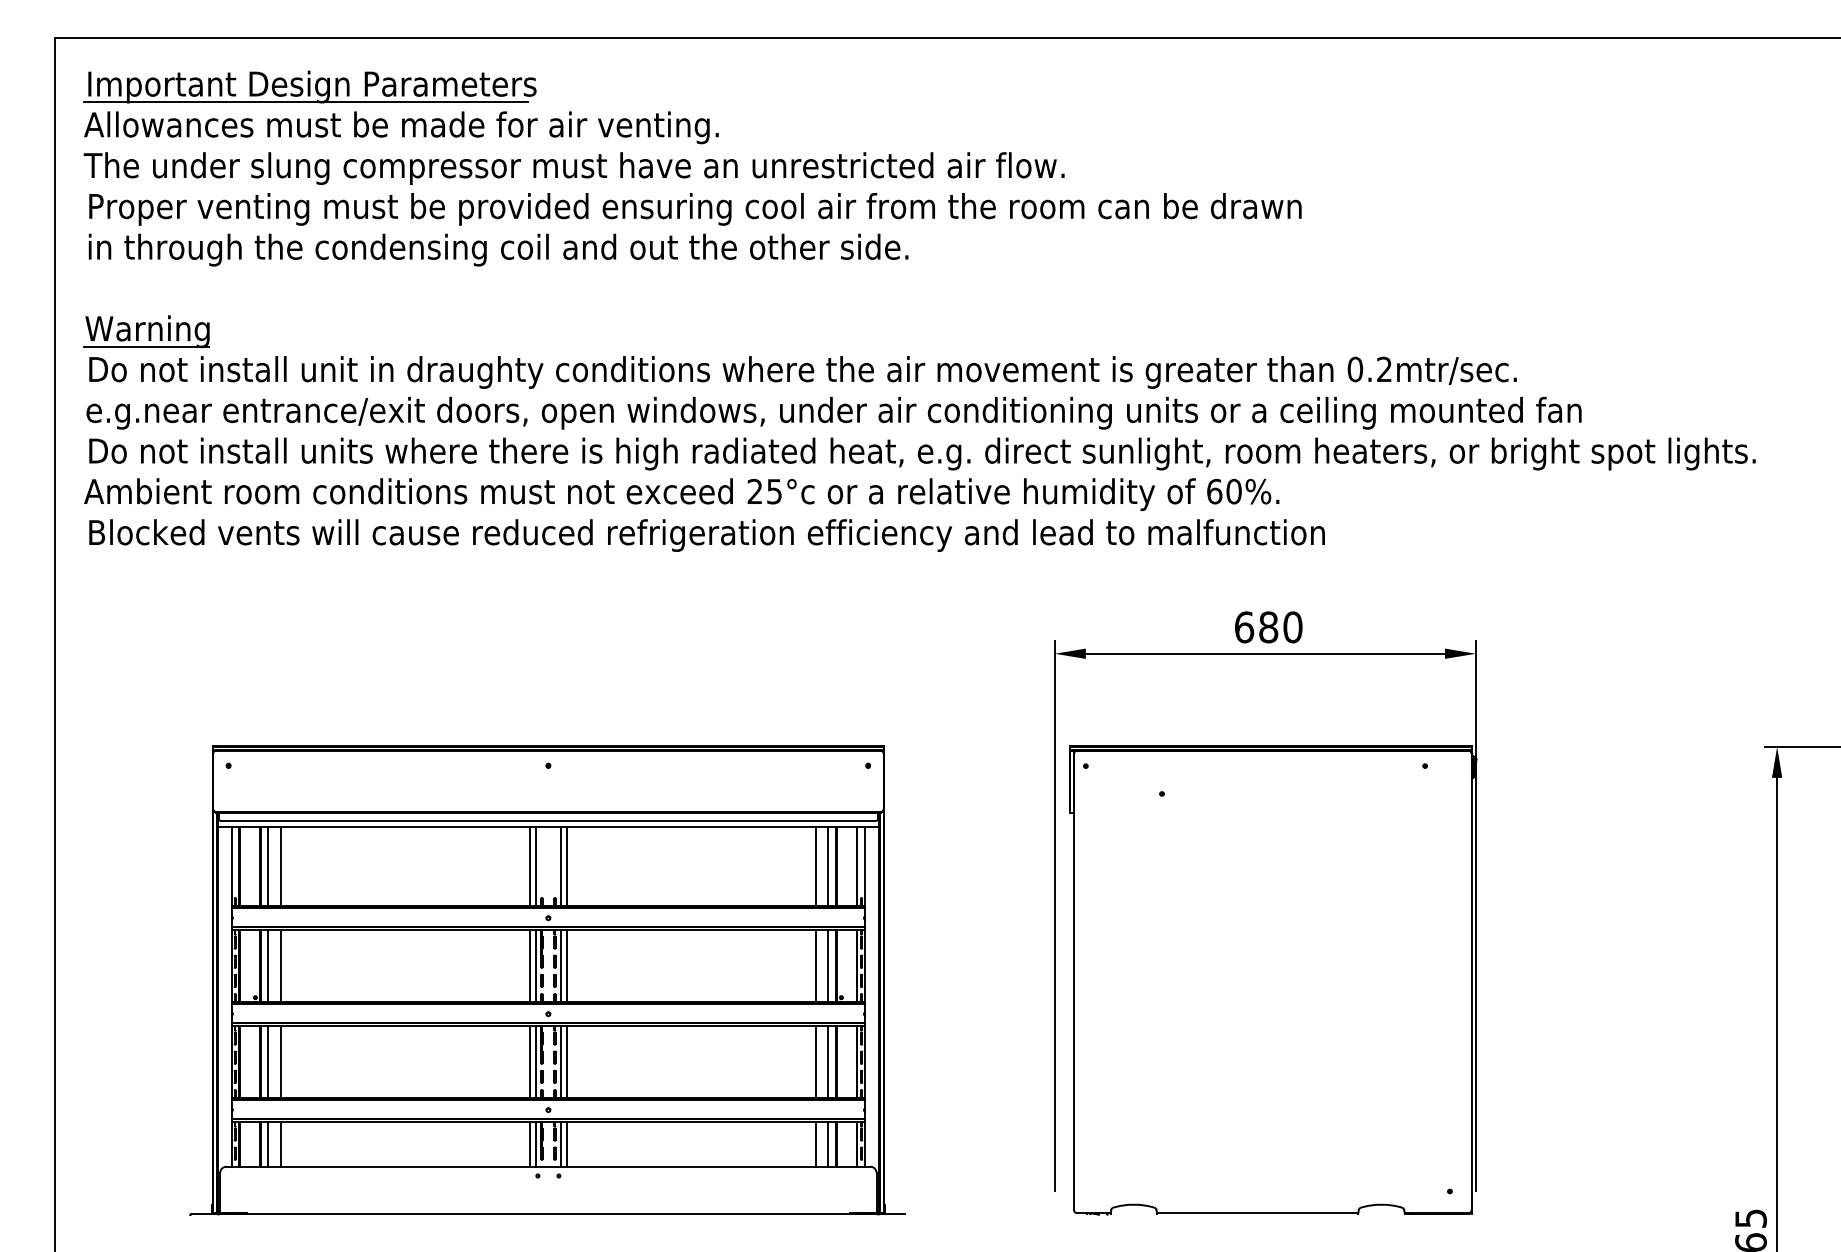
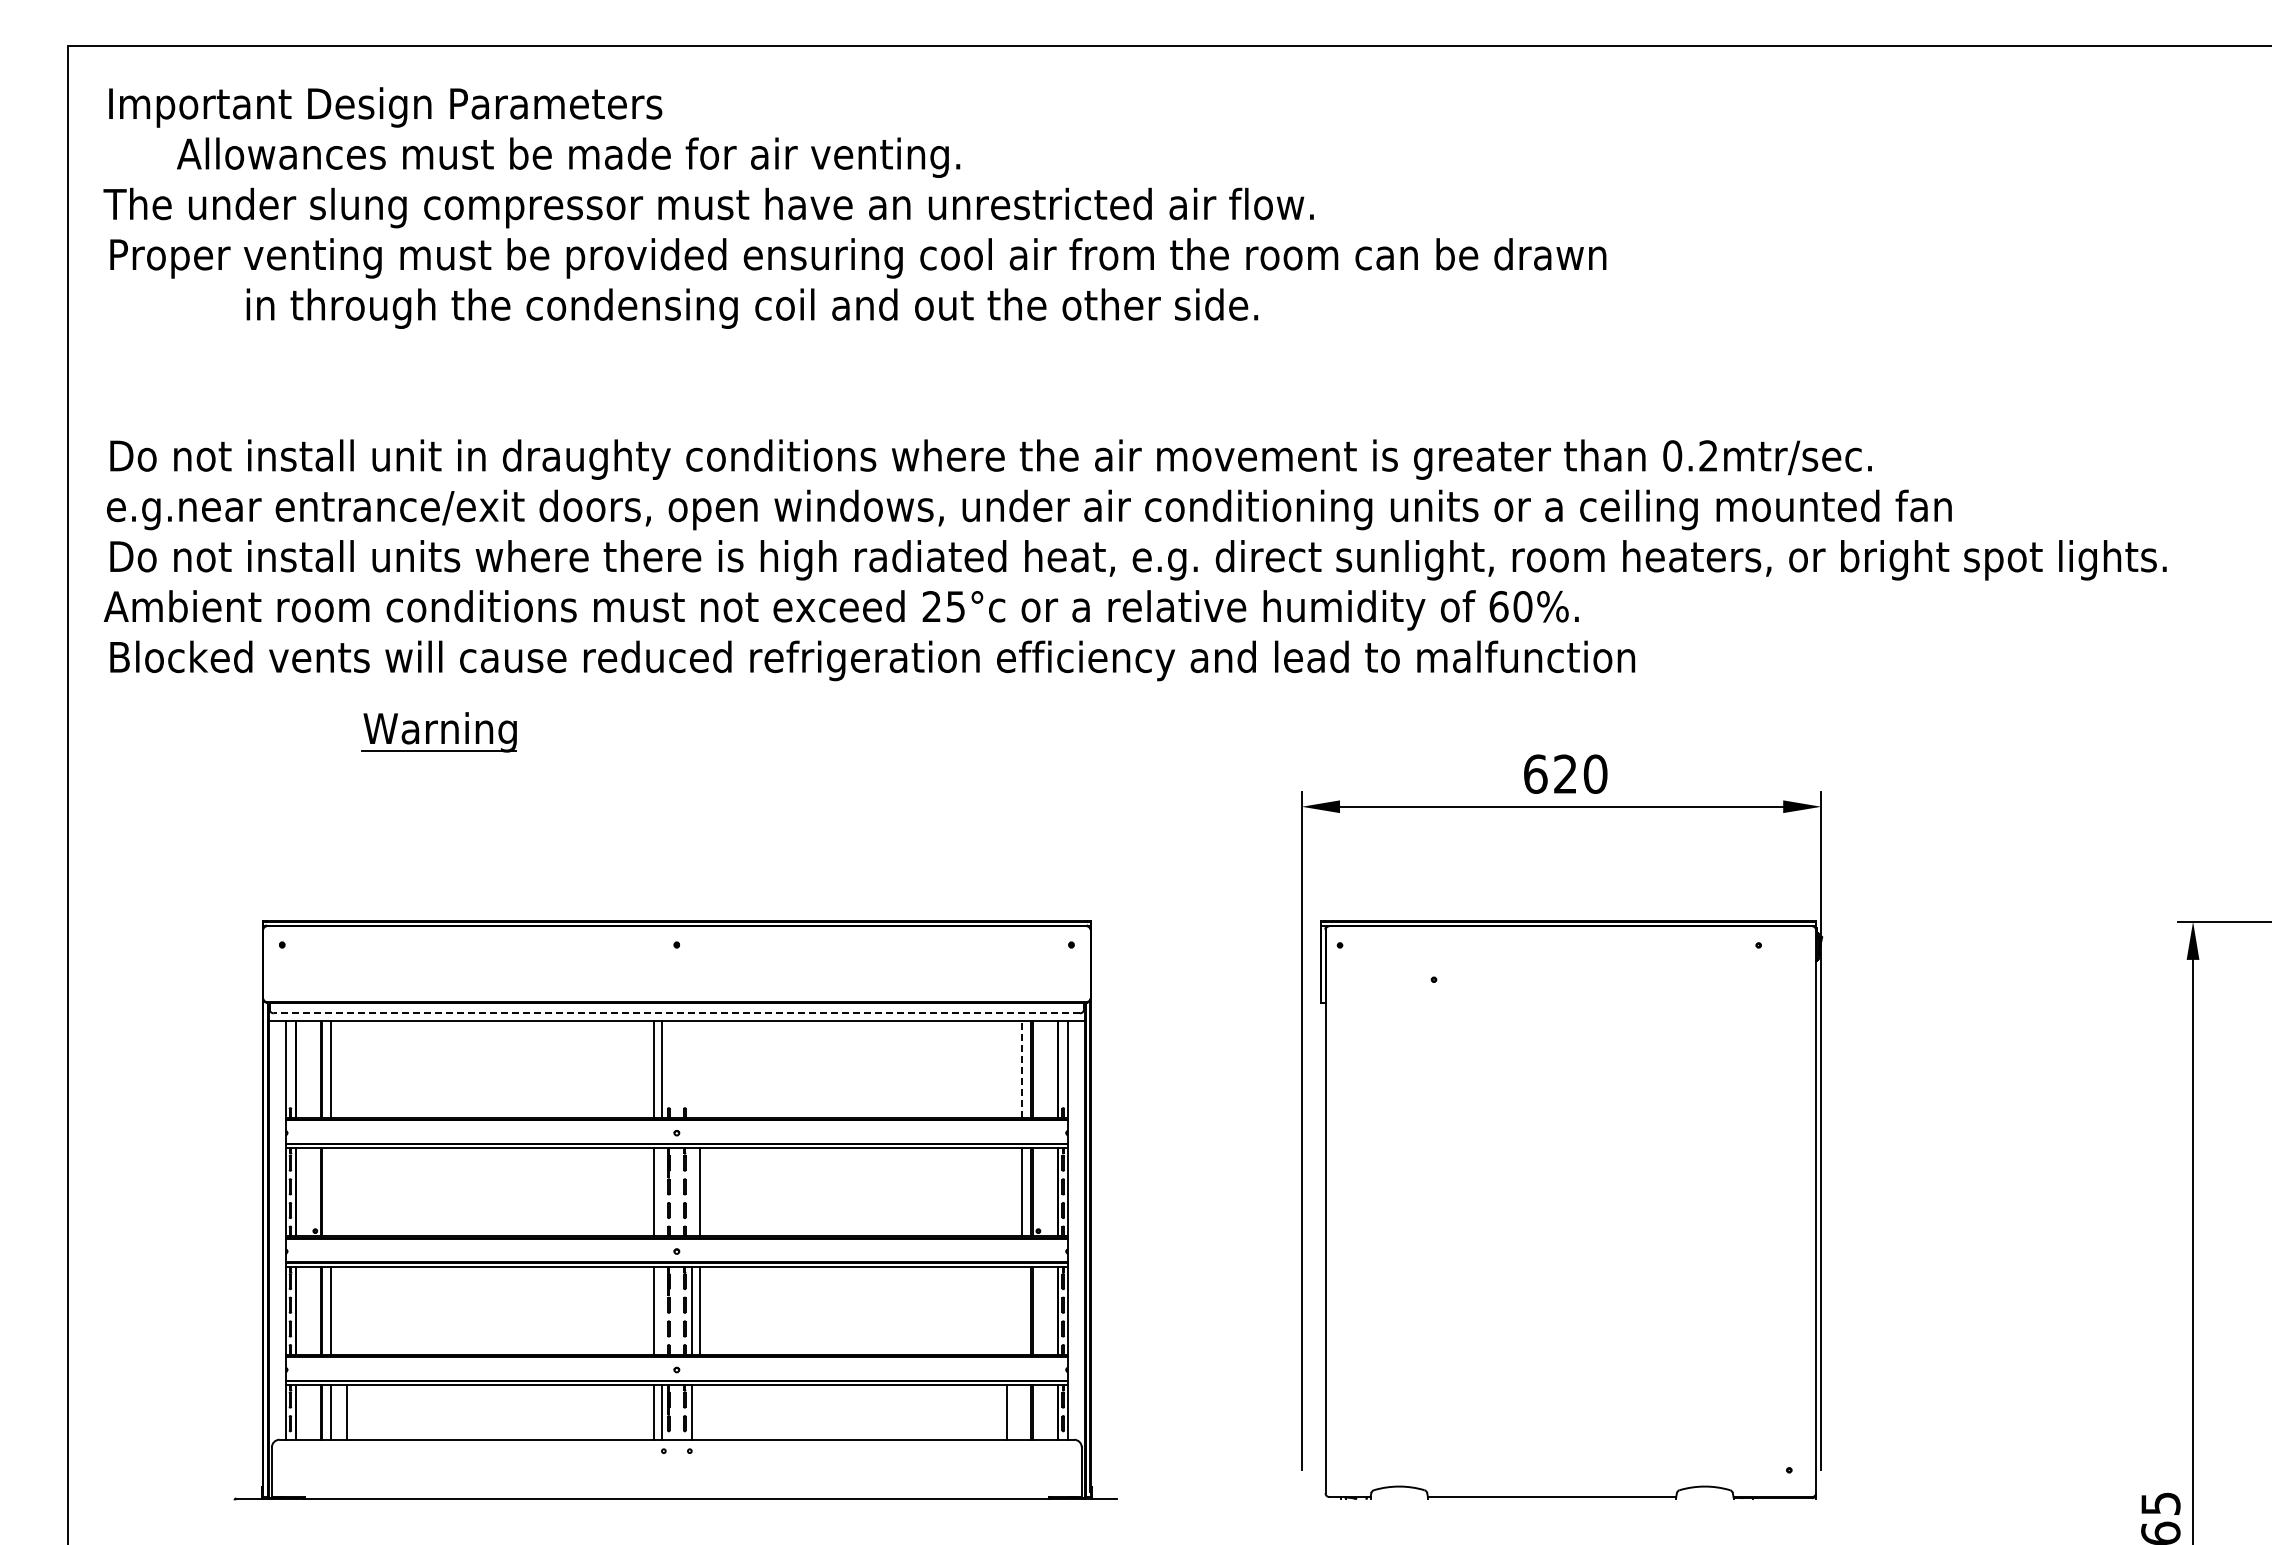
line: (305, 101) -> (377, 125), removed
text: (401, 127) -> (568, 157), moved
text: (498, 249) -> (752, 308), moved
part: (146, 331) -> (438, 732), moved
text: (1268, 626) -> (1565, 773), 680 -> 620
line: (548, 821) -> (676, 1013), solid -> dashed
line: (828, 865) -> (1022, 1068), solid -> dashed
line: (280, 866) -> (346, 1069), removed
line: (561, 866) -> (692, 1069), removed
line: (566, 866) -> (699, 1069), removed
line: (815, 866) -> (1006, 1069), removed
line: (268, 966) -> (331, 1192), removed
line: (280, 966) -> (346, 1192), removed
line: (535, 966) -> (661, 1192), removed
line: (561, 966) -> (692, 1192), removed
line: (815, 966) -> (1006, 1192), removed
line: (280, 1061) -> (346, 1310), removed
line: (535, 1061) -> (661, 1310), removed
line: (815, 1061) -> (1006, 1310), removed
line: (828, 1061) -> (1022, 1310), removed
line: (566, 1144) -> (699, 1412), removed
line: (828, 1144) -> (1022, 1412), removed

